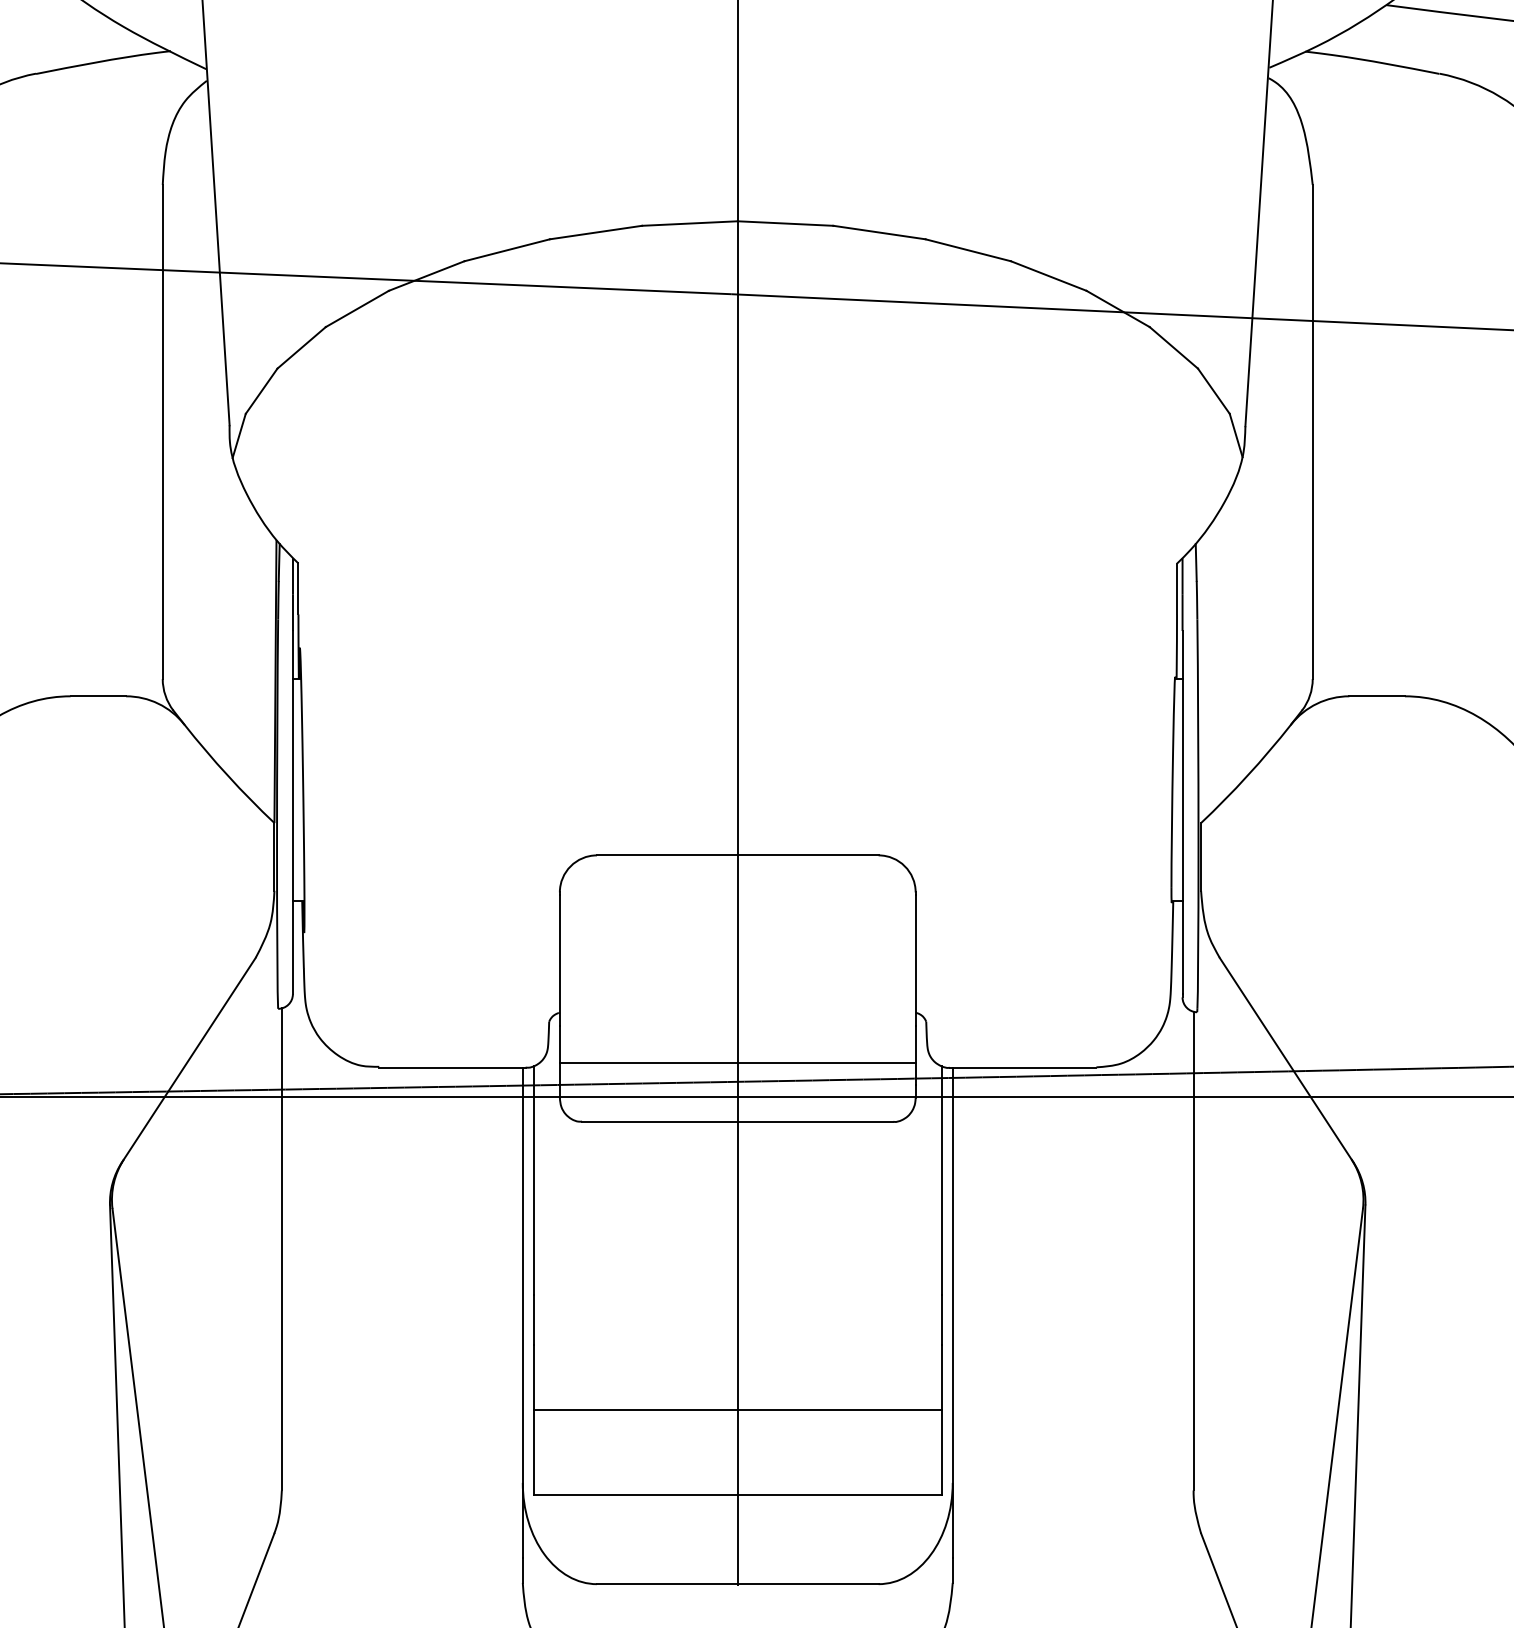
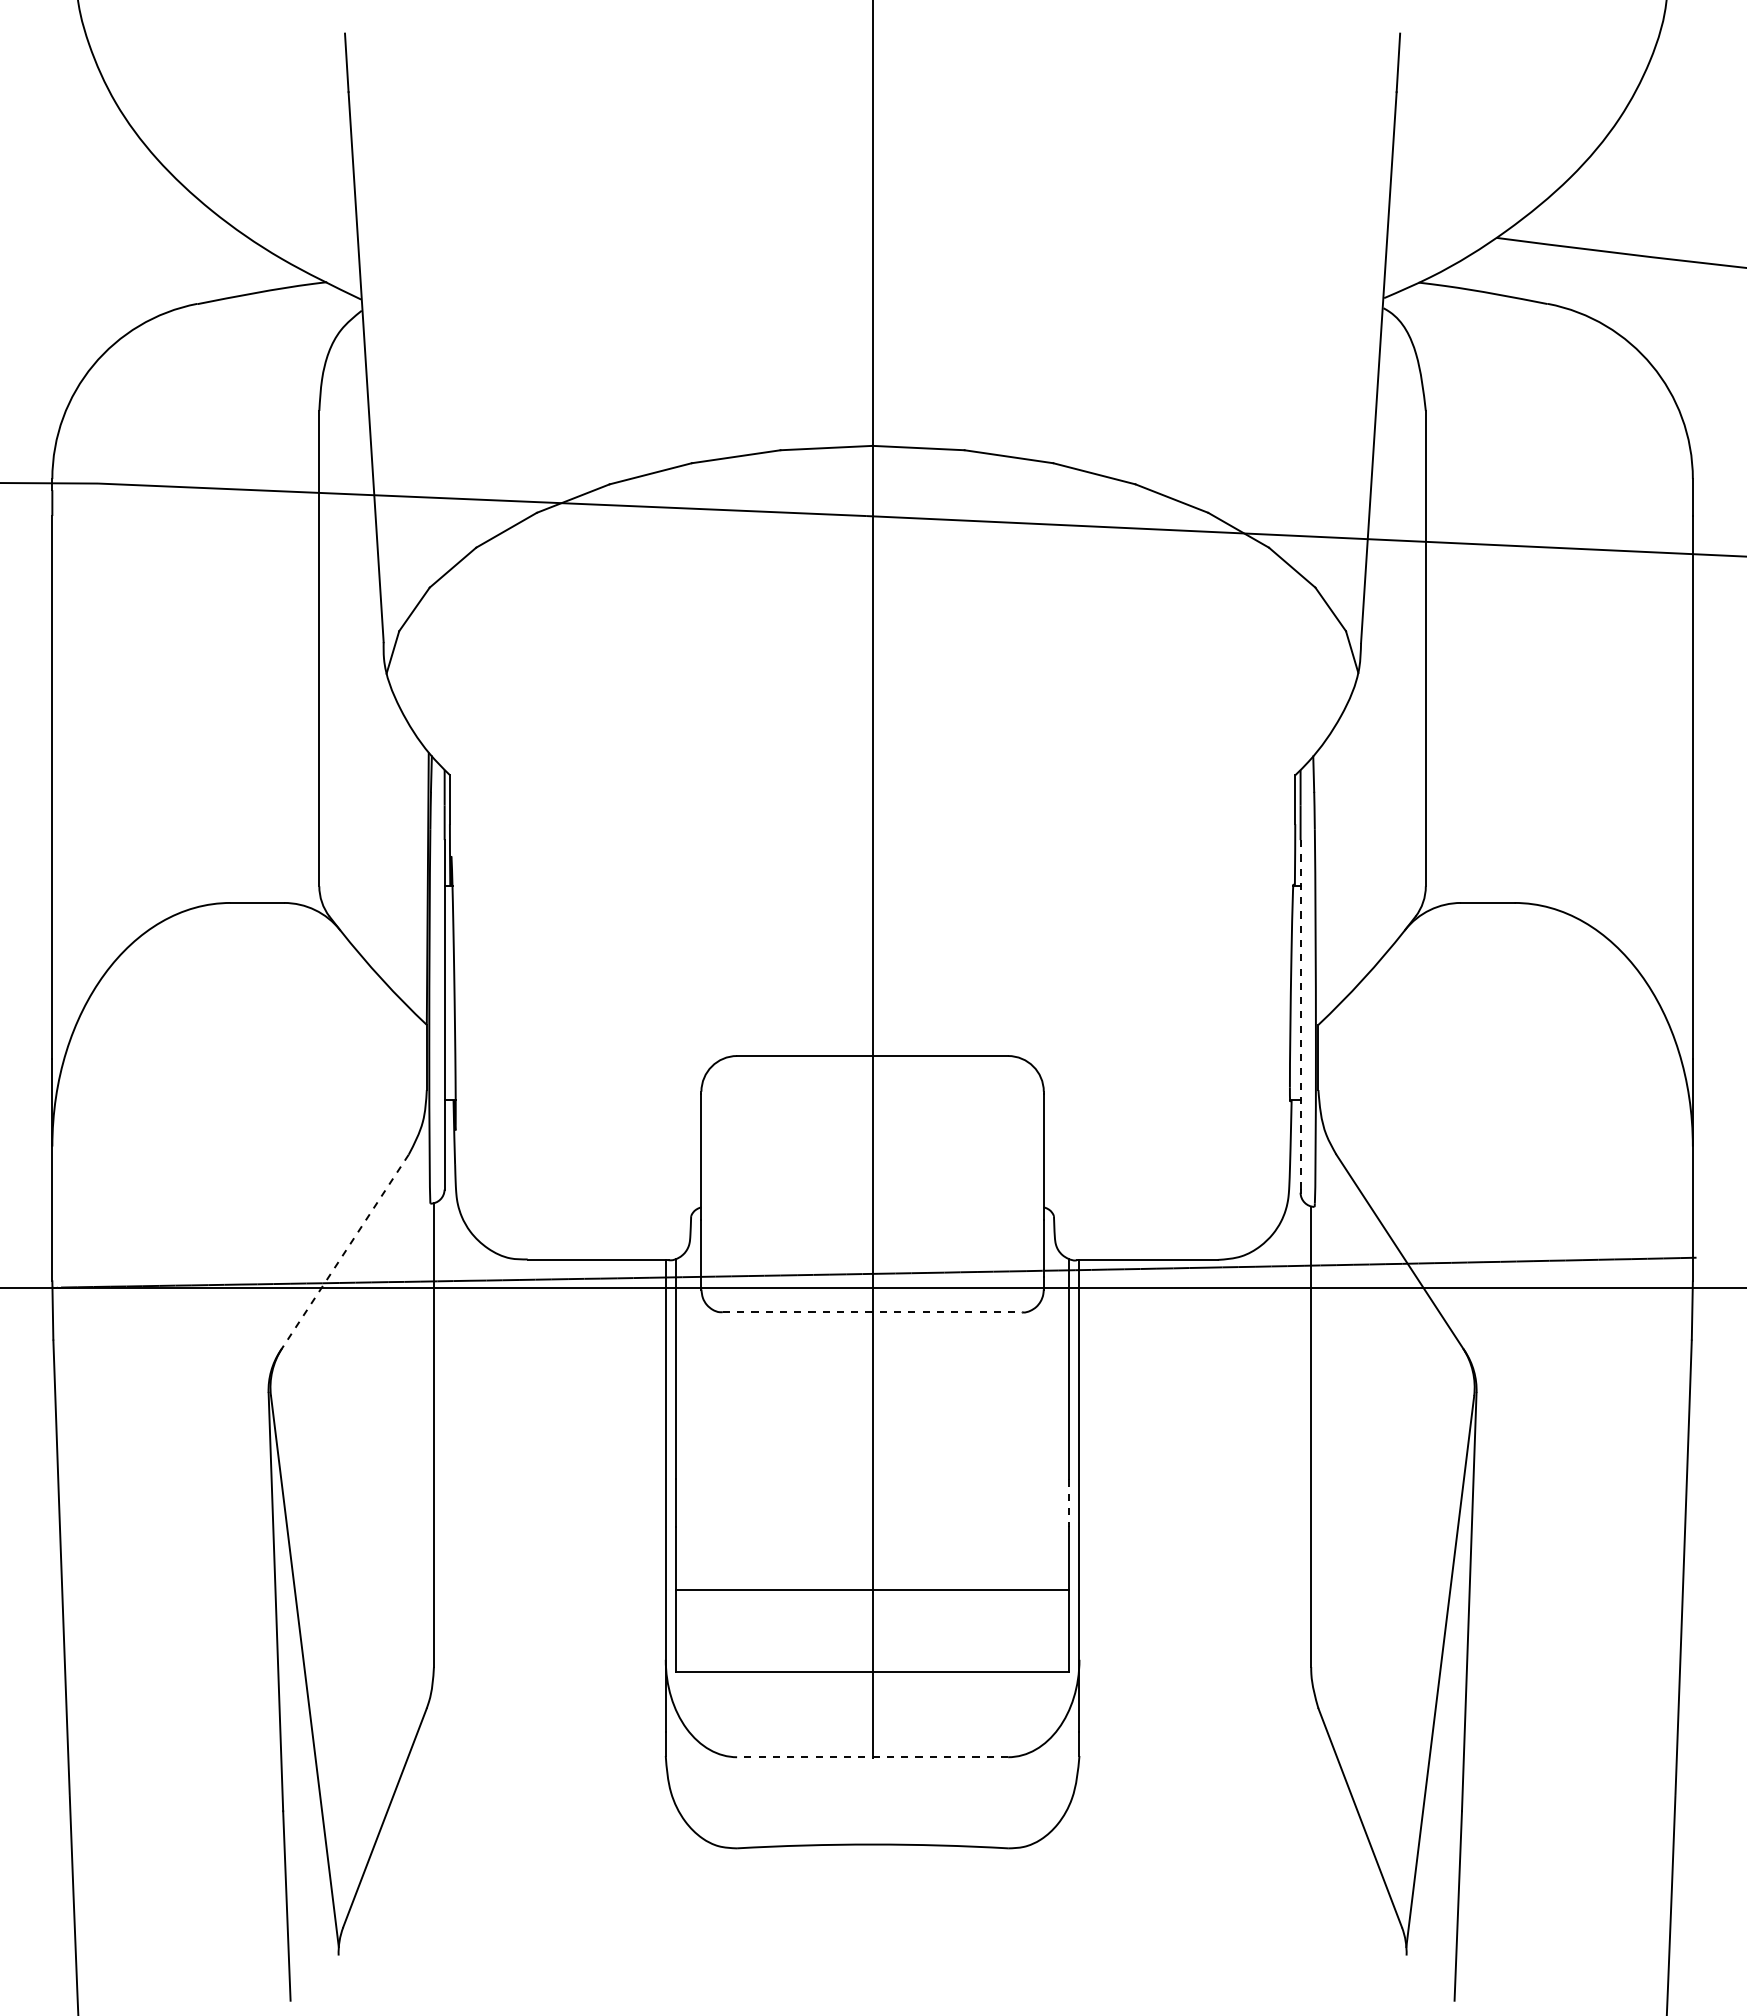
line: (1182, 812) -> (1300, 1014), solid -> dashed
line: (188, 1060) -> (344, 1253), solid -> dashed
line: (737, 1062) -> (872, 1255), removed
line: (737, 1121) -> (872, 1312), solid -> dashed
line: (941, 1320) -> (1068, 1503), solid -> dashed
line: (737, 1584) -> (872, 1757), solid -> dashed

